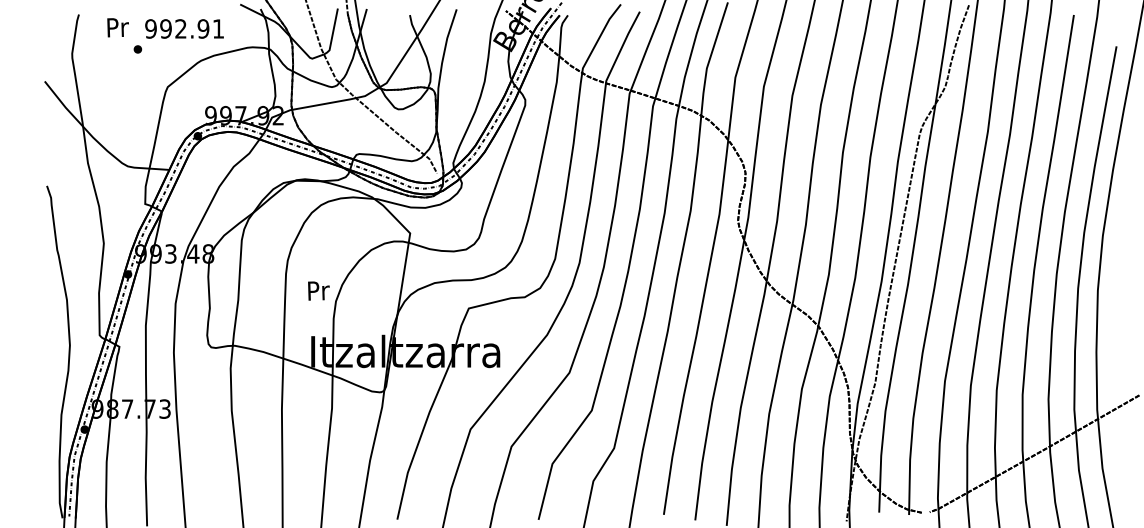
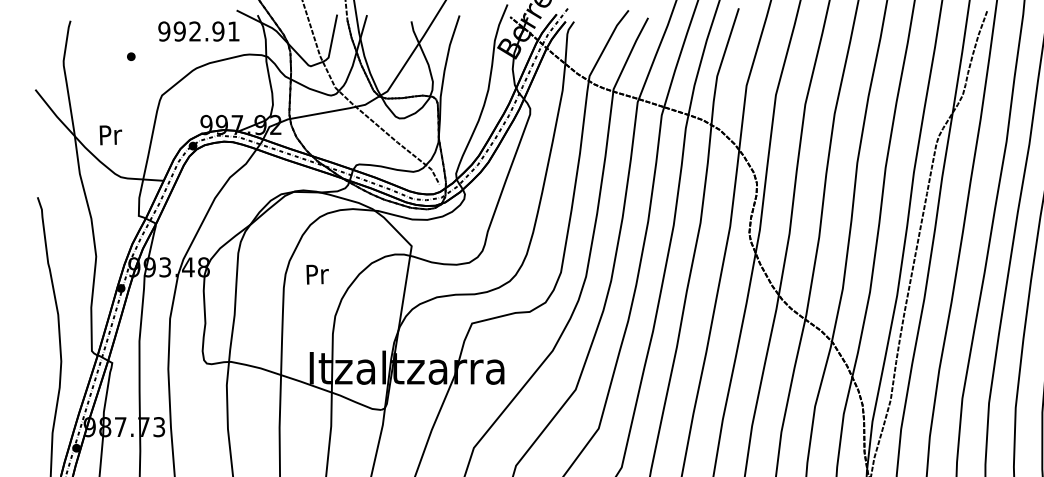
text: (117, 27) -> (110, 135), moved
text: (184, 28) -> (198, 31), moved
text: (318, 290) -> (317, 274), moved

